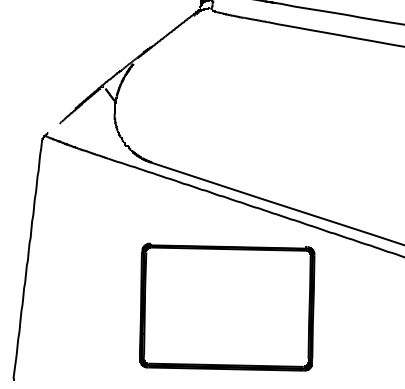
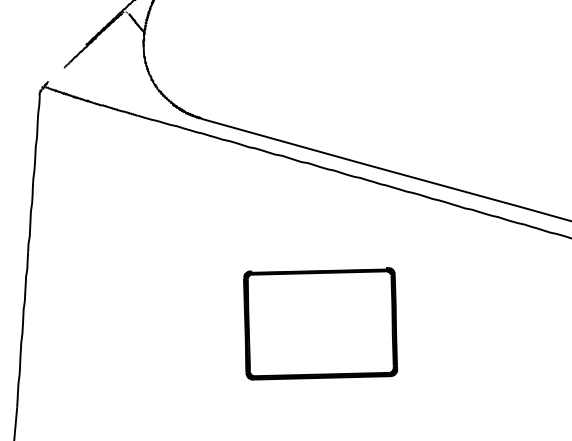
part: (227, 306) -> (320, 322), size x0.6

